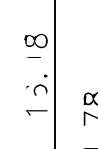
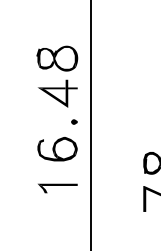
fill: (36, 60) -> (57, 93), added
fill: (35, 91) -> (55, 149), added

